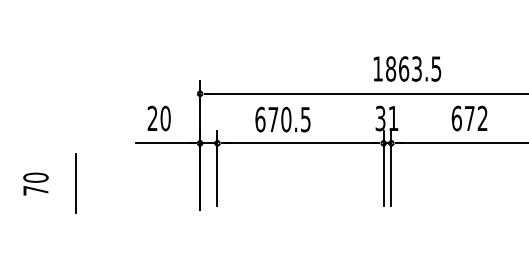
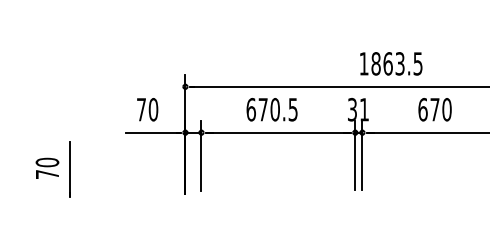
text: (407, 68) -> (391, 63), moved
text: (152, 118) -> (141, 109), 20 -> 70
text: (482, 118) -> (446, 109), 672 -> 670
text: (282, 119) -> (271, 109), moved
text: (35, 183) -> (47, 167), moved

